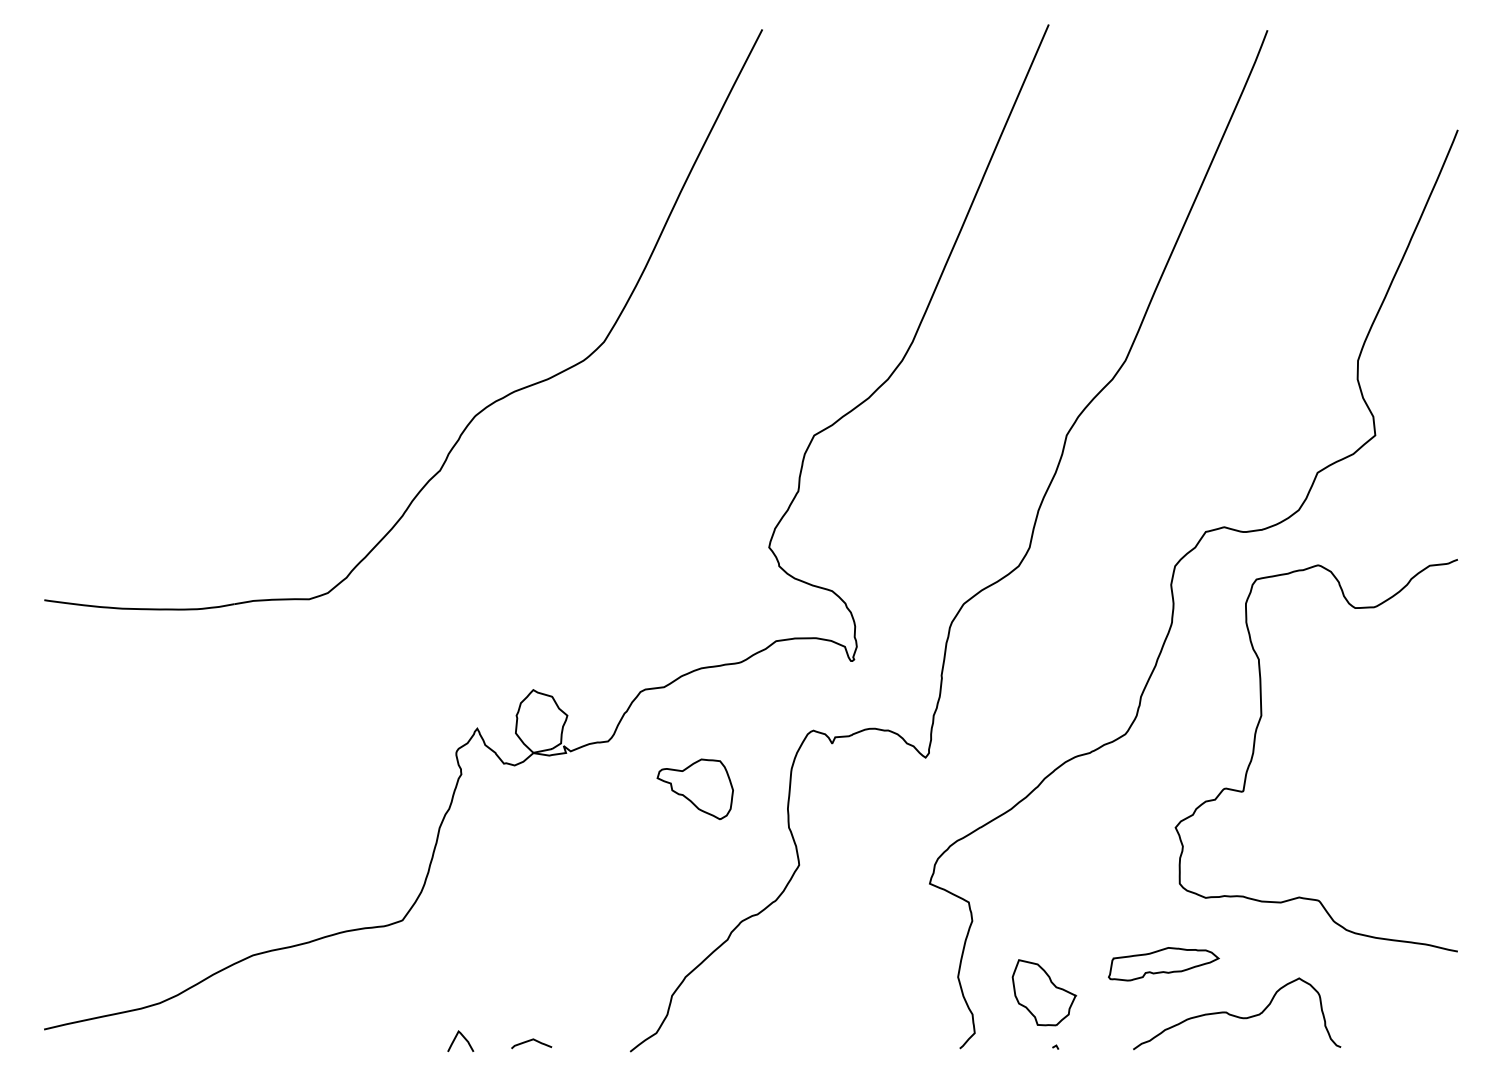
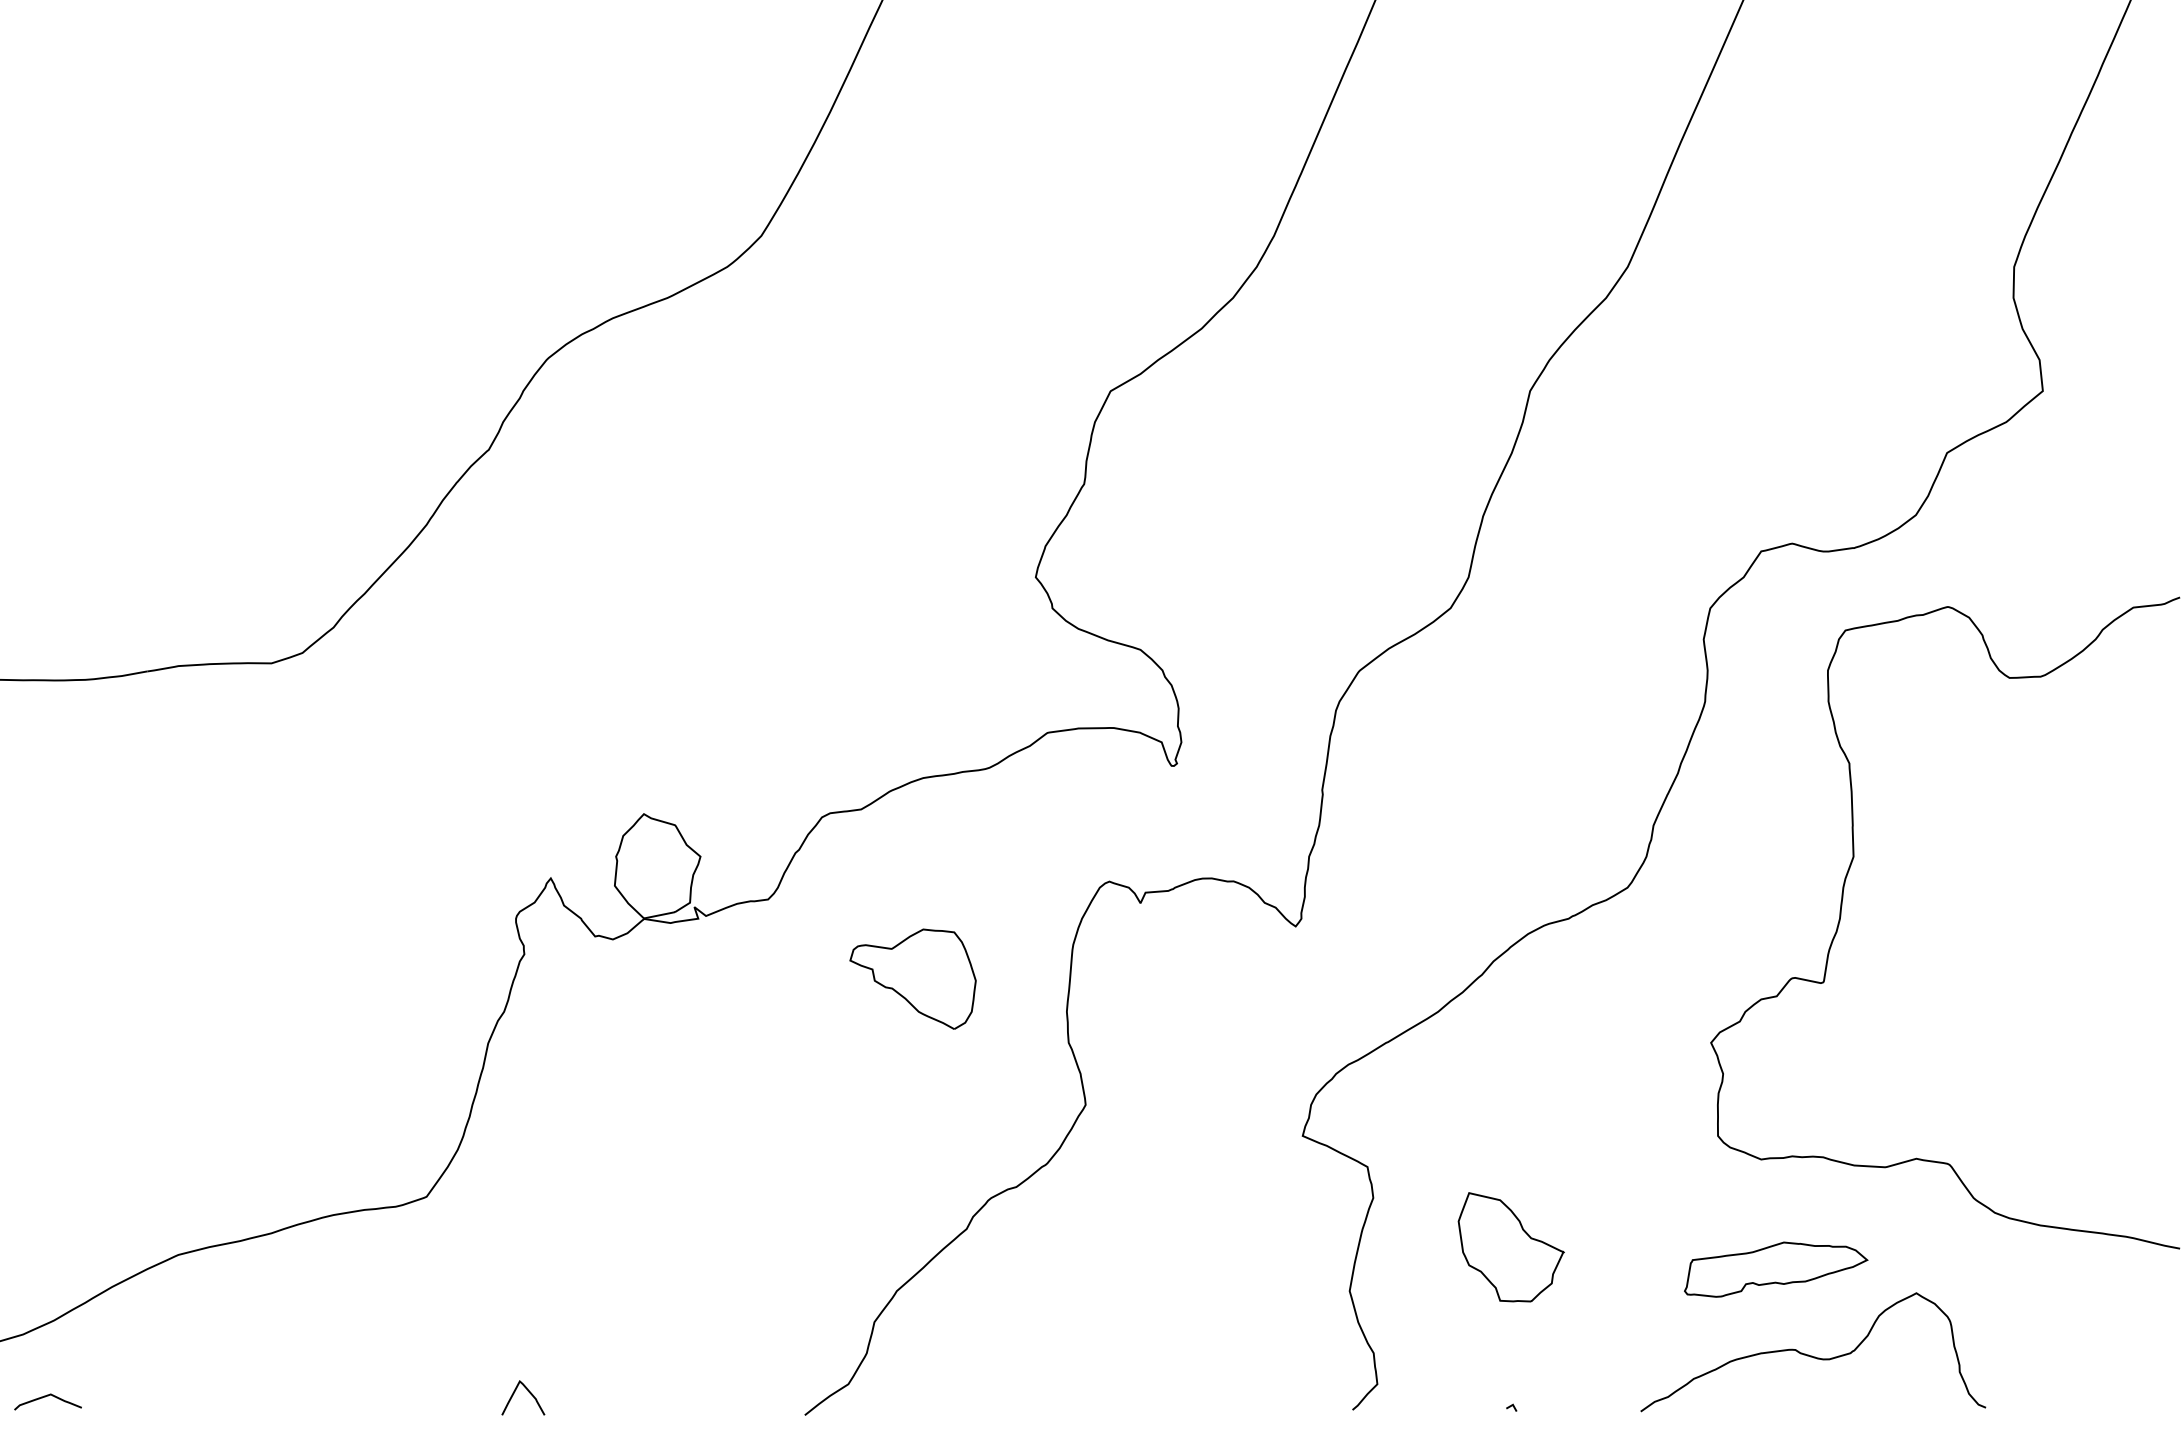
part: (1163, 964) -> (1775, 1270), moved
part: (1044, 992) -> (1511, 1246), moved
curve: (530, 1041) -> (46, 1398), moved

